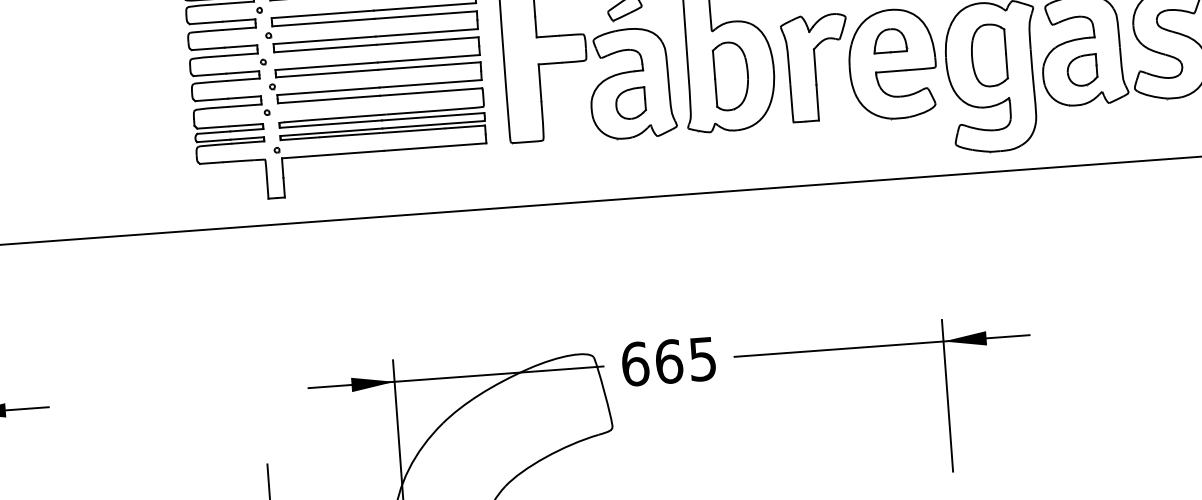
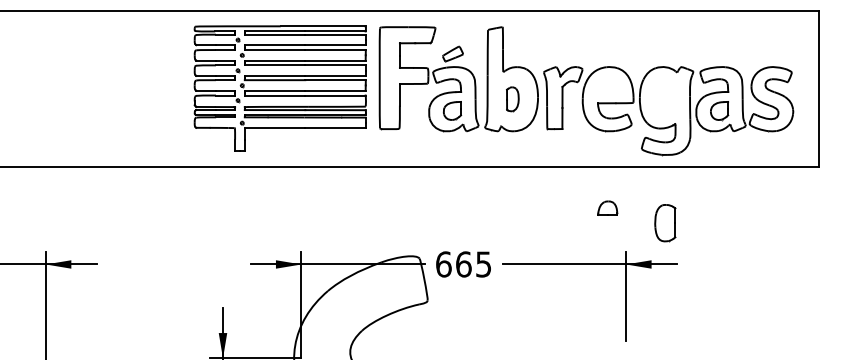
part: (889, 39) -> (607, 207), moved
part: (989, 56) -> (665, 223), moved
part: (730, 76) -> (512, 99), size x0.6

